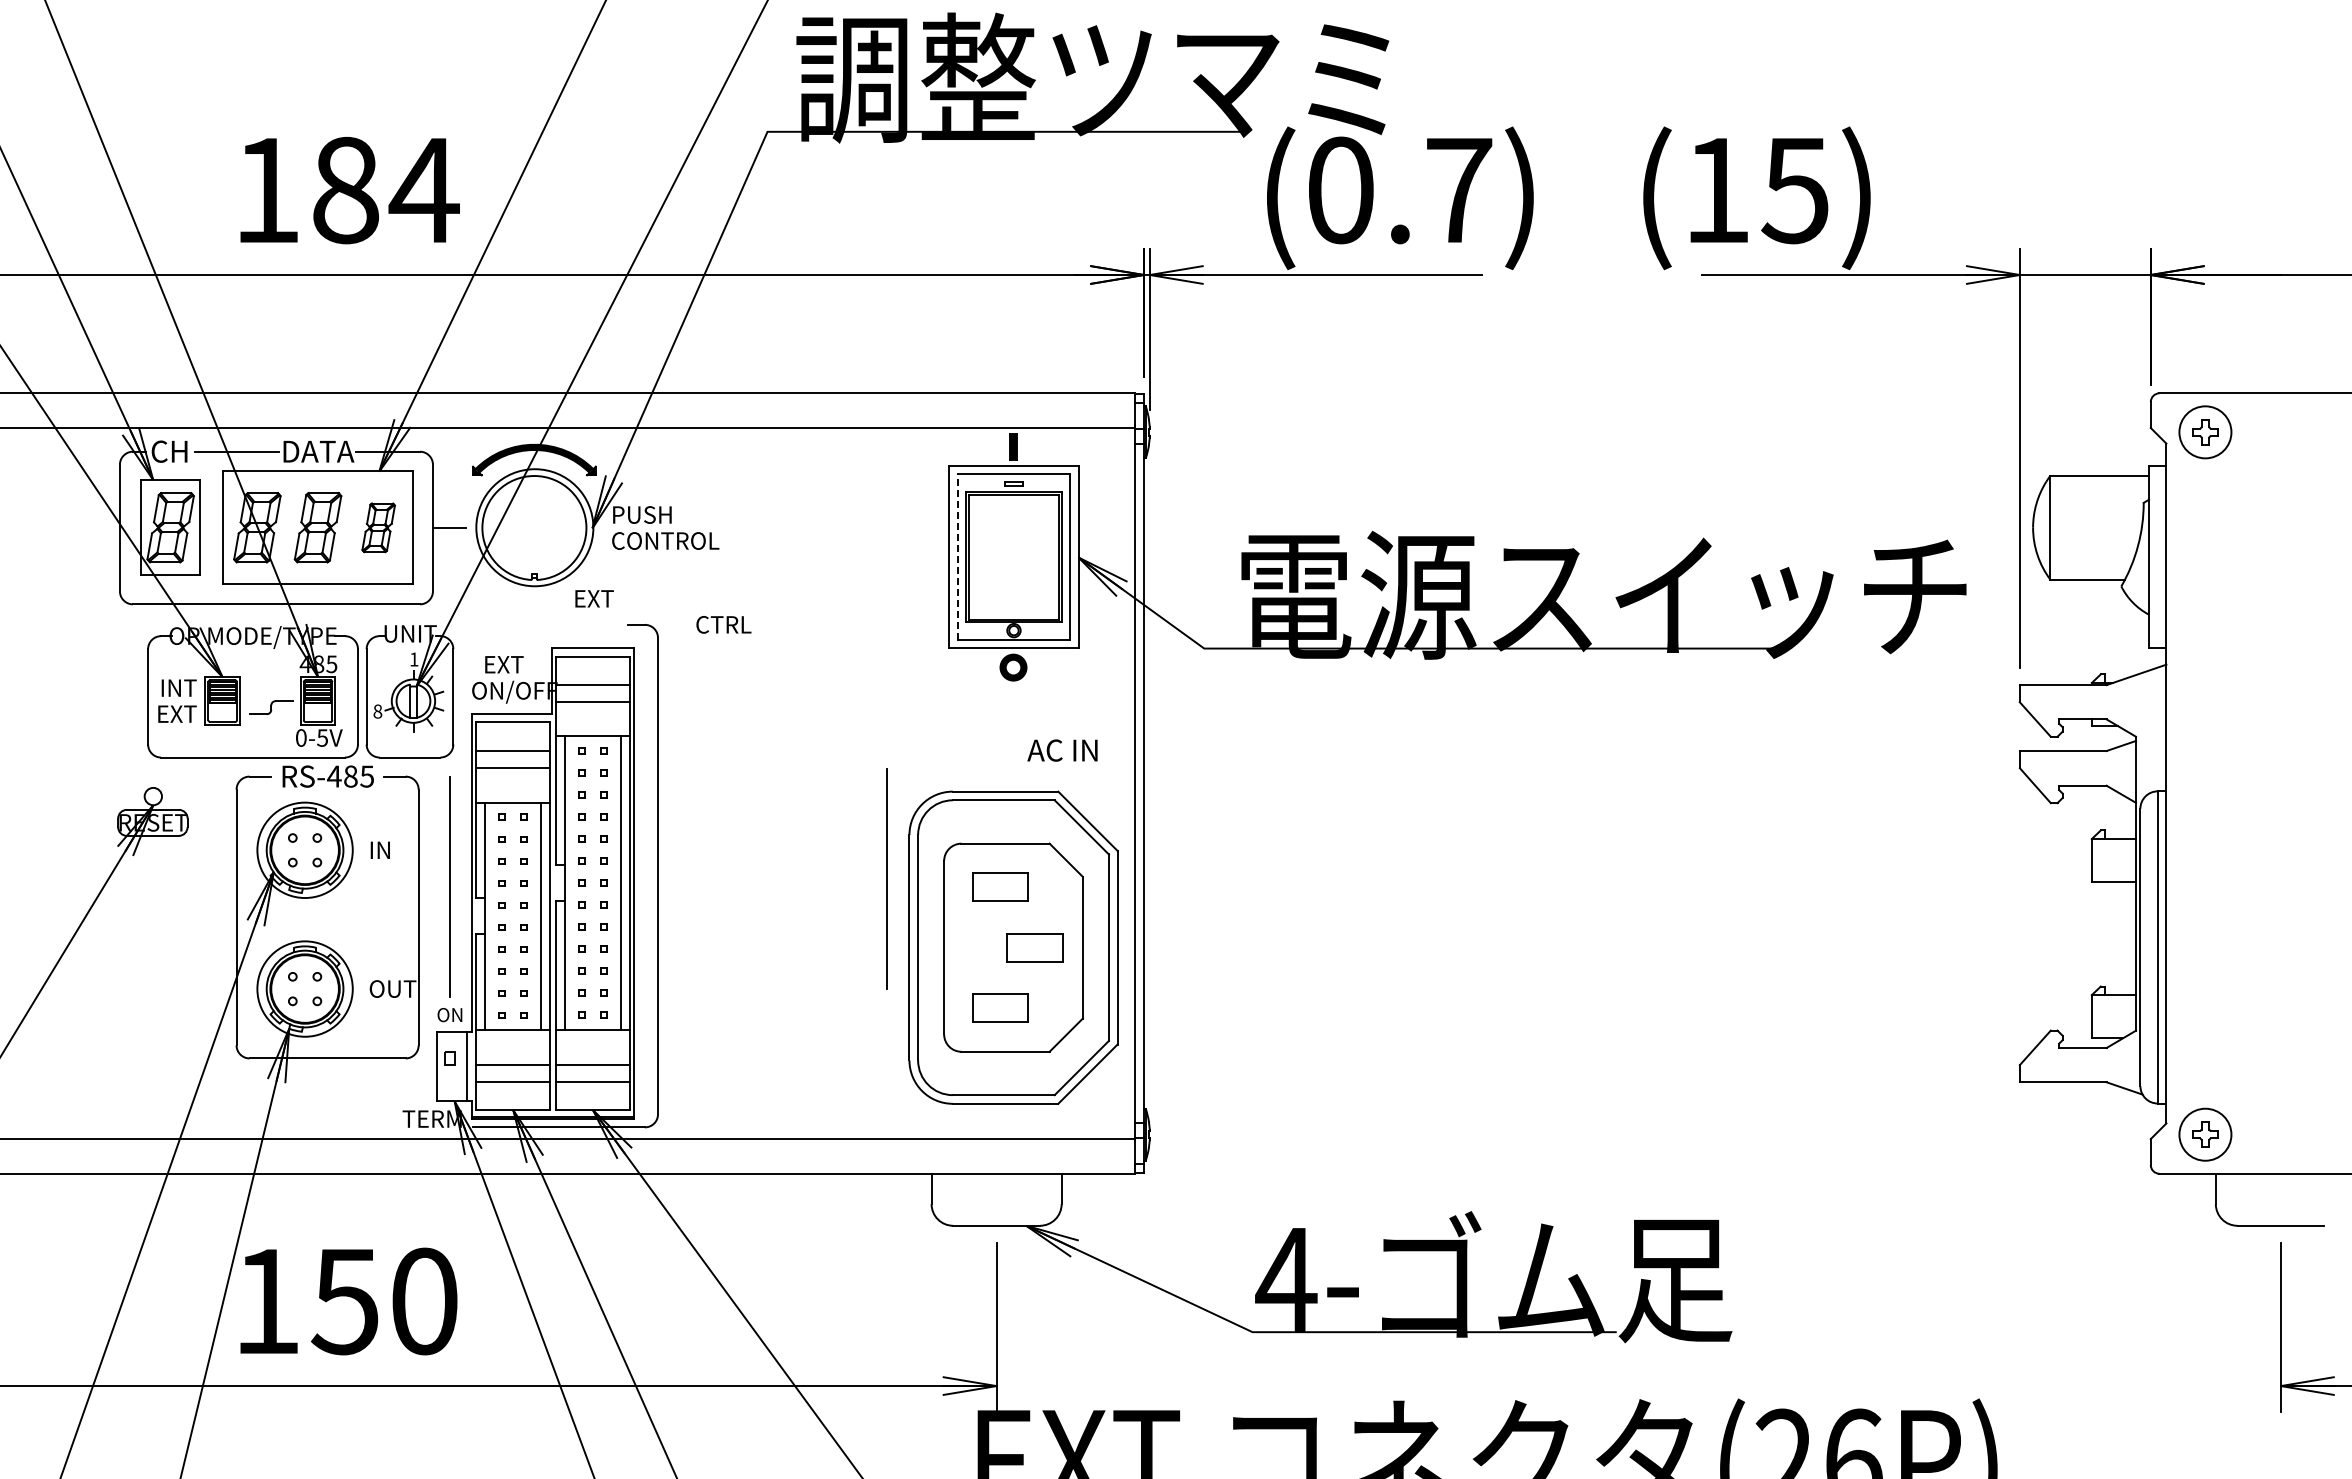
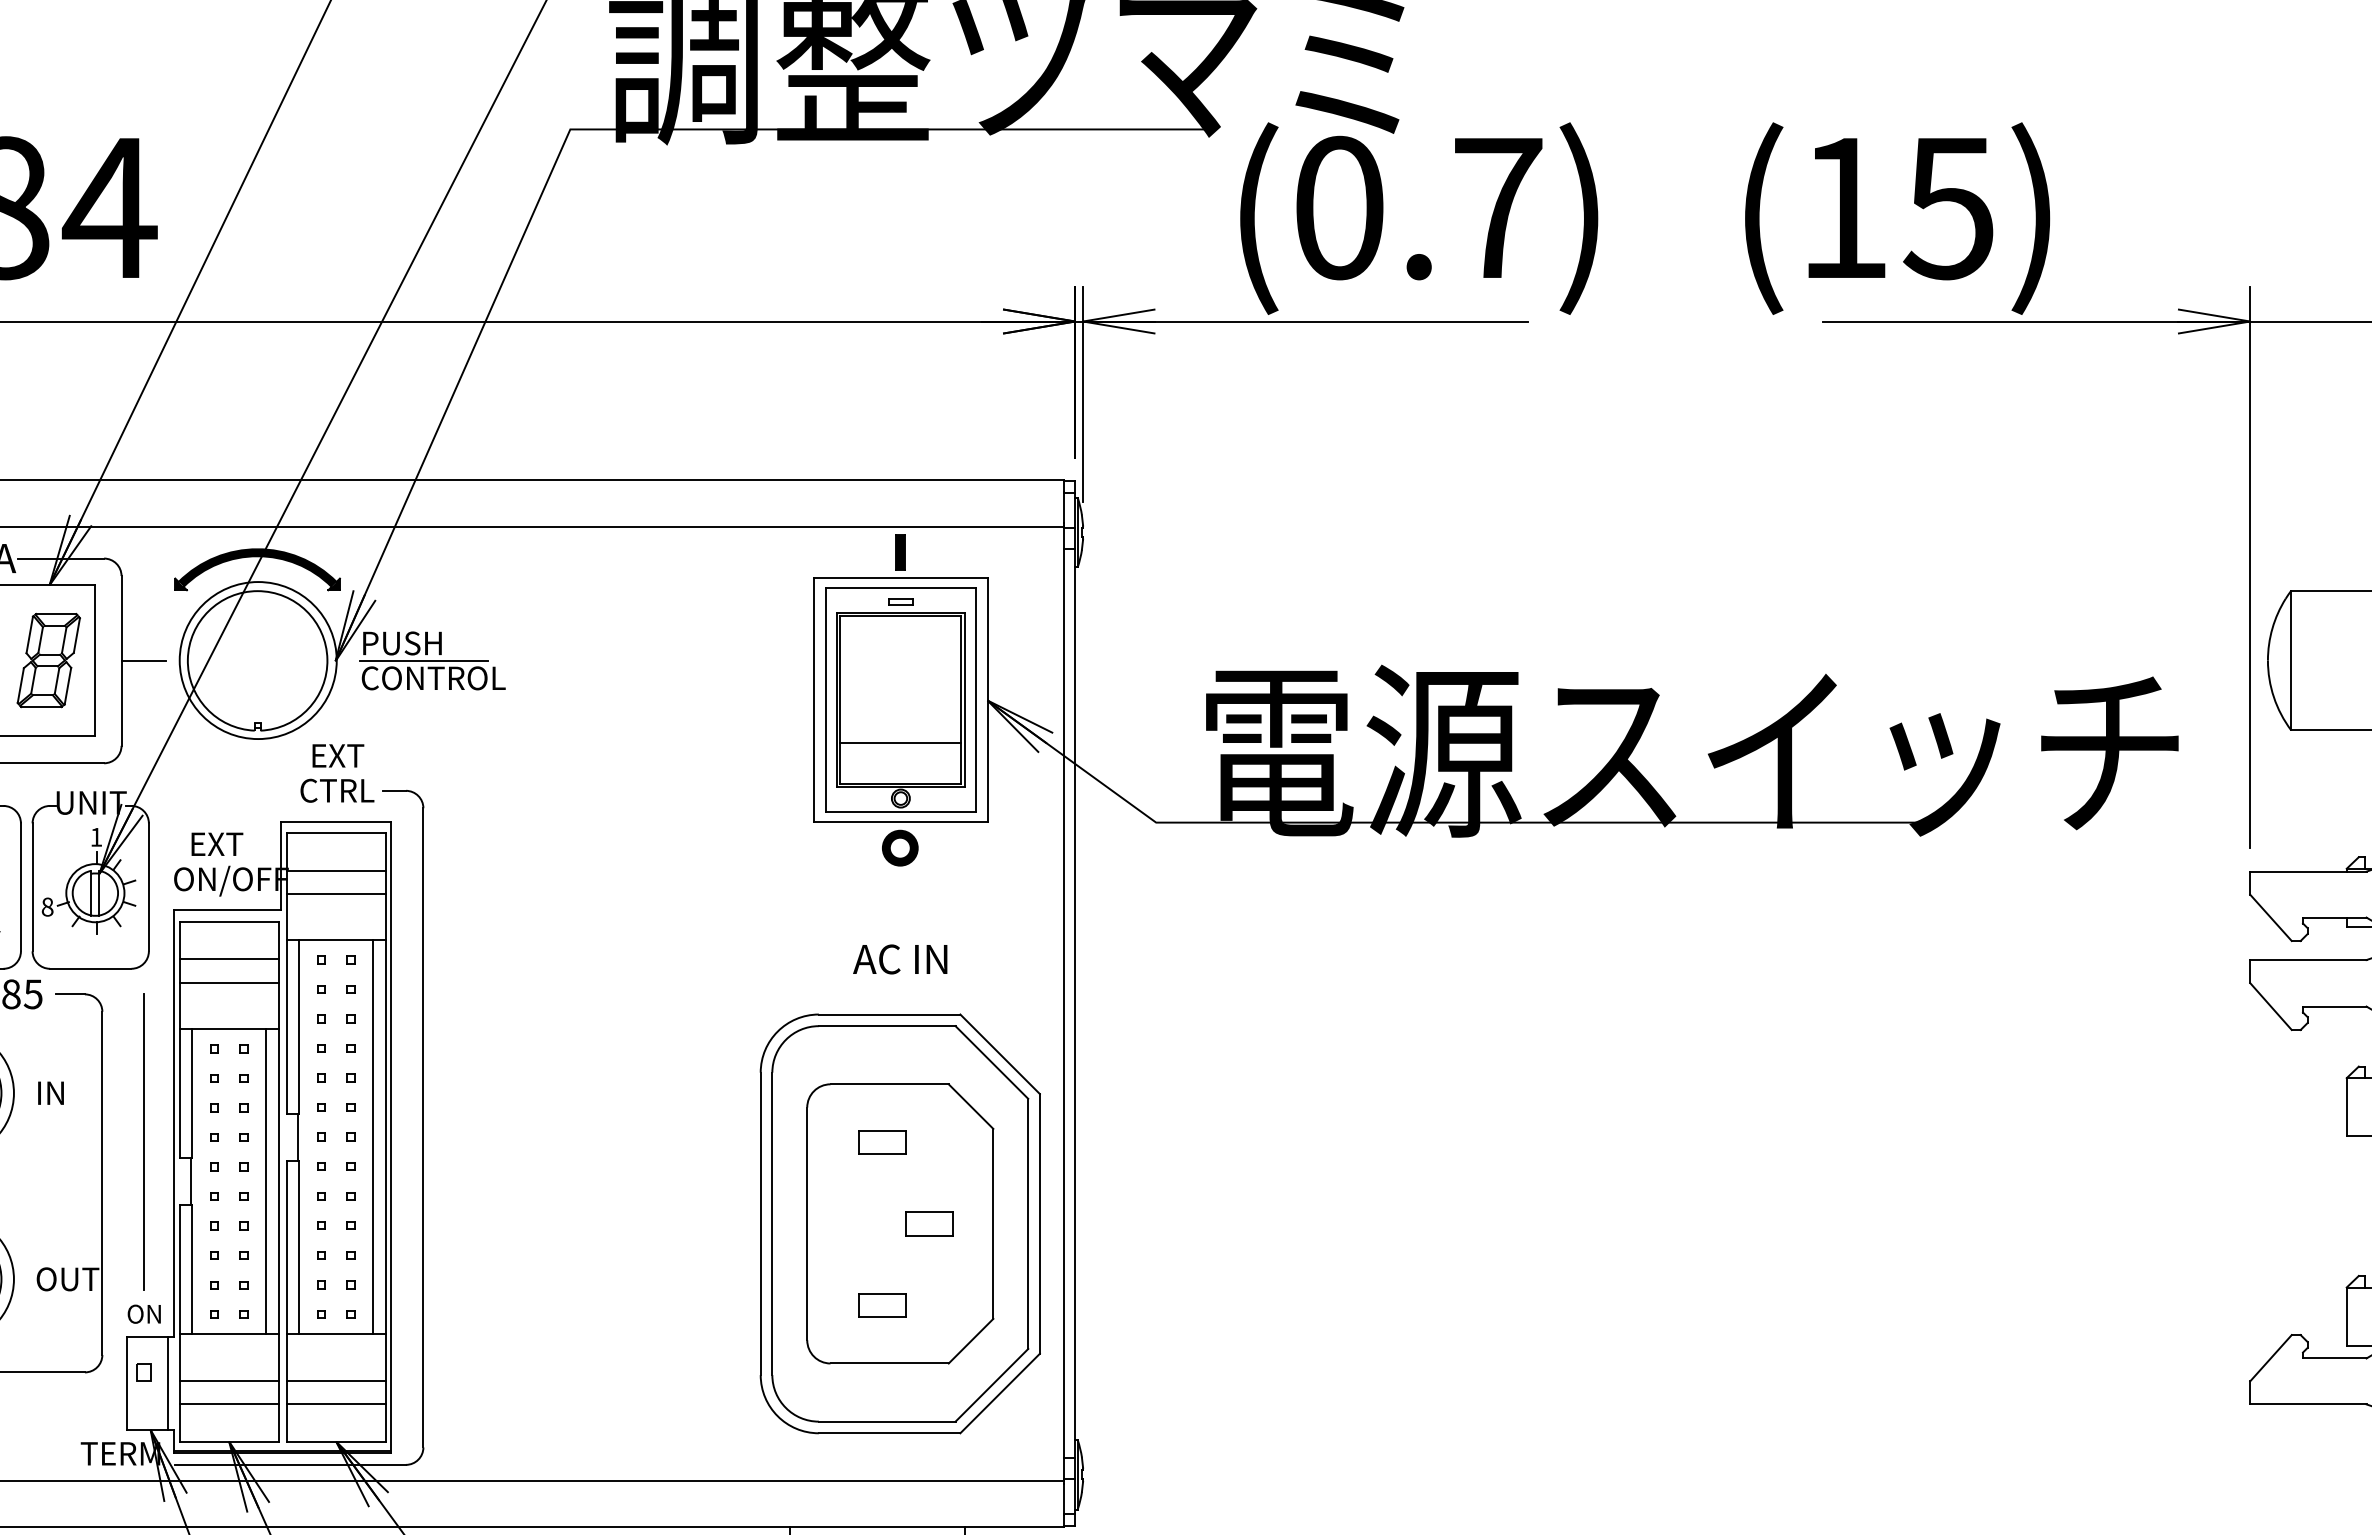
part: (378, 527) -> (48, 660), size x1.43
line: (658, 528) -> (424, 661), added
line: (958, 556) -> (826, 699), dashed -> solid
line: (1013, 589) -> (900, 743), added
text: (723, 624) -> (336, 790), moved
text: (1062, 750) -> (900, 959), moved
line: (886, 878) -> (729, 1131), removed
part: (1000, 886) -> (882, 1141), size x0.62
part: (1035, 947) -> (929, 1223), size x0.62
part: (1000, 1008) -> (882, 1305), size x0.62

